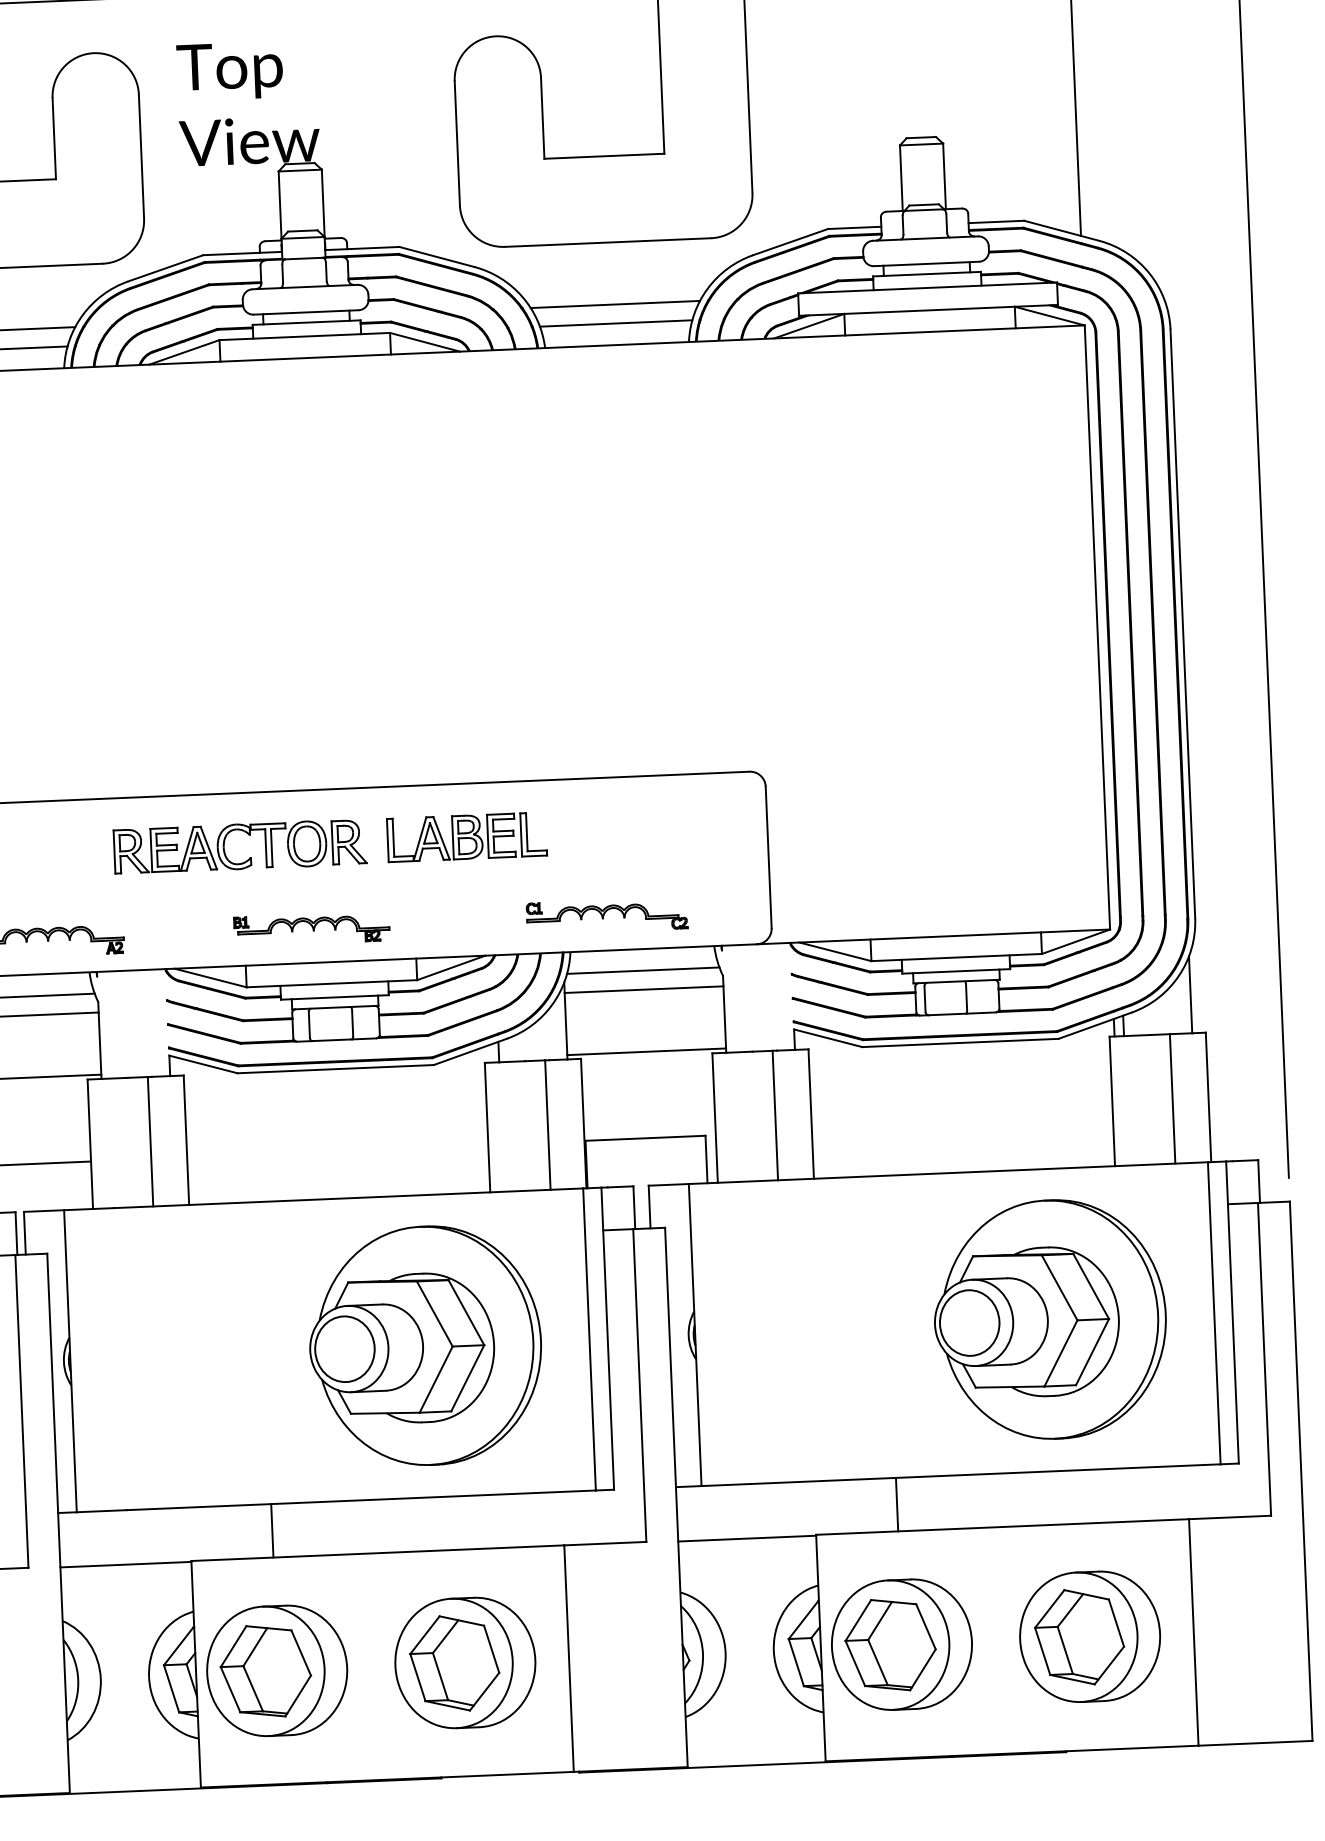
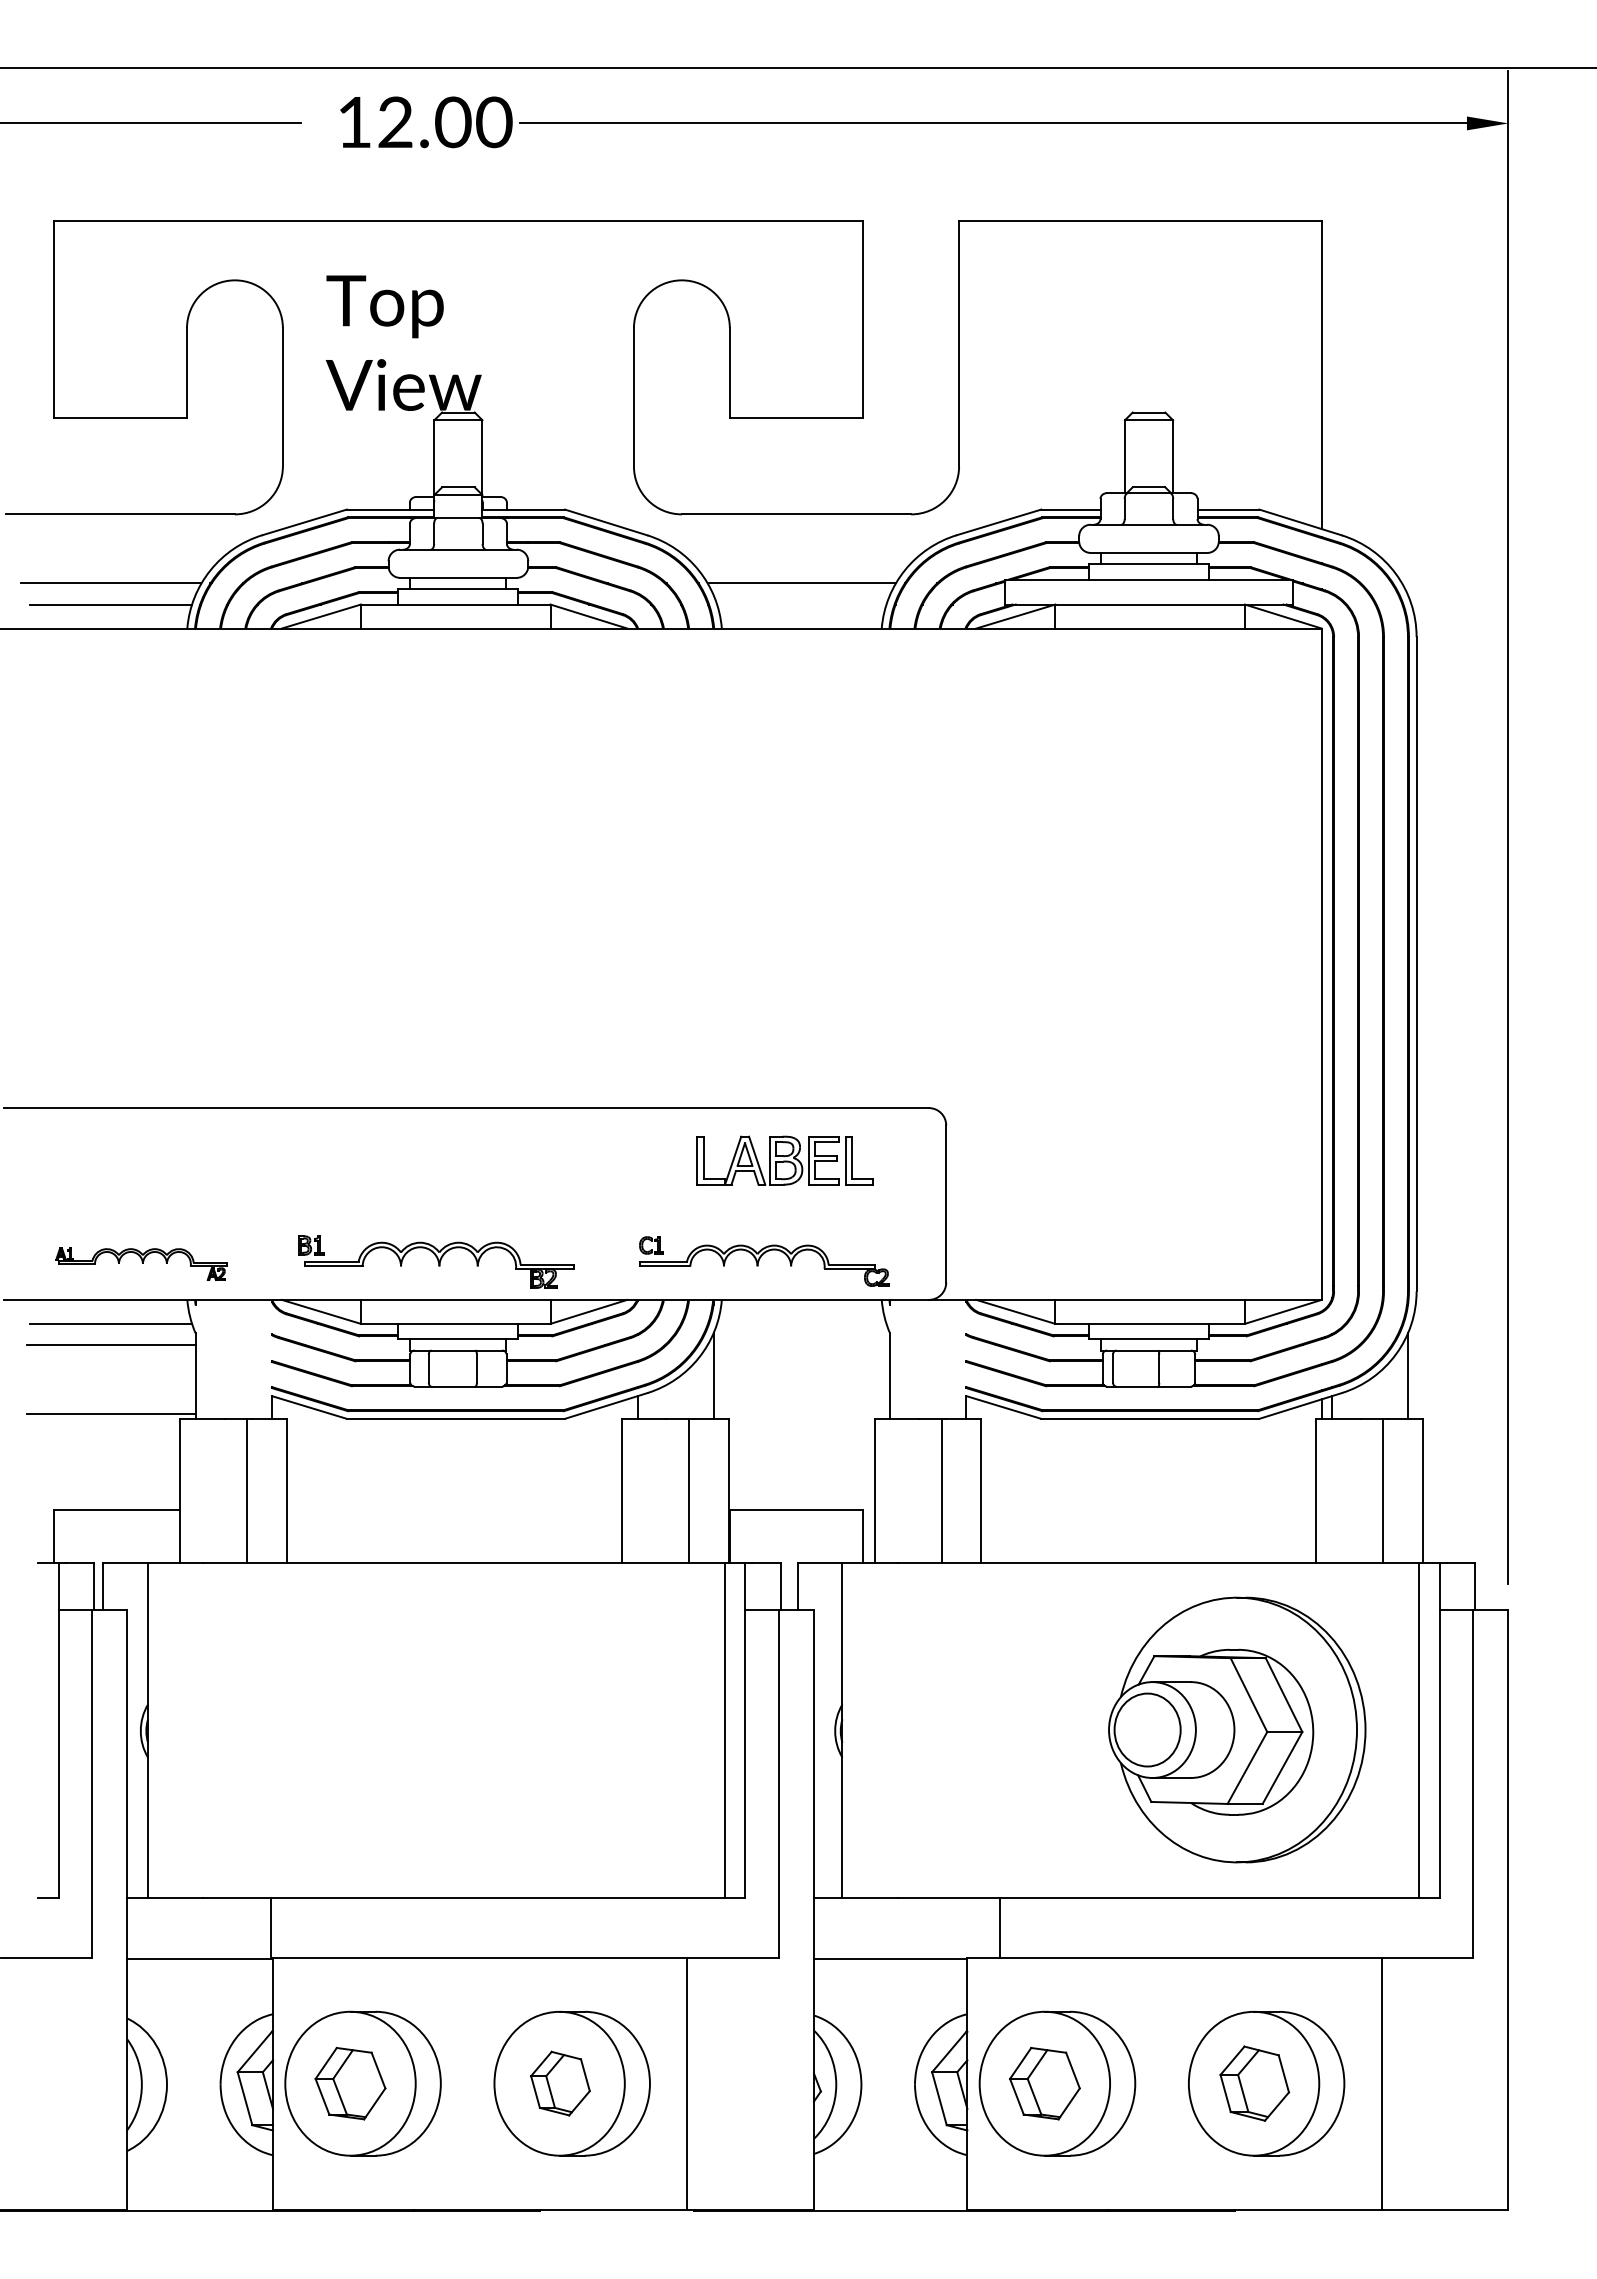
line: (615, 323) -> (801, 604), removed
part: (248, 835) -> (370, 1155), removed
part: (466, 837) -> (784, 1160), moved
part: (606, 915) -> (763, 1261), size x1.4
part: (311, 929) -> (435, 1262), size x1.6
line: (642, 970) -> (801, 1323), removed
line: (643, 990) -> (801, 1345), removed
line: (646, 1052) -> (801, 1414), removed
part: (425, 1345) -> (542, 1729), removed
line: (896, 1504) -> (999, 1927), moved
line: (272, 1530) -> (271, 1927), moved
part: (1079, 1637) -> (1254, 2083), size x0.7
part: (890, 1644) -> (1044, 2083), size x0.7
part: (454, 1663) -> (560, 2083), size x0.6
part: (265, 1671) -> (350, 2083), size x0.7

